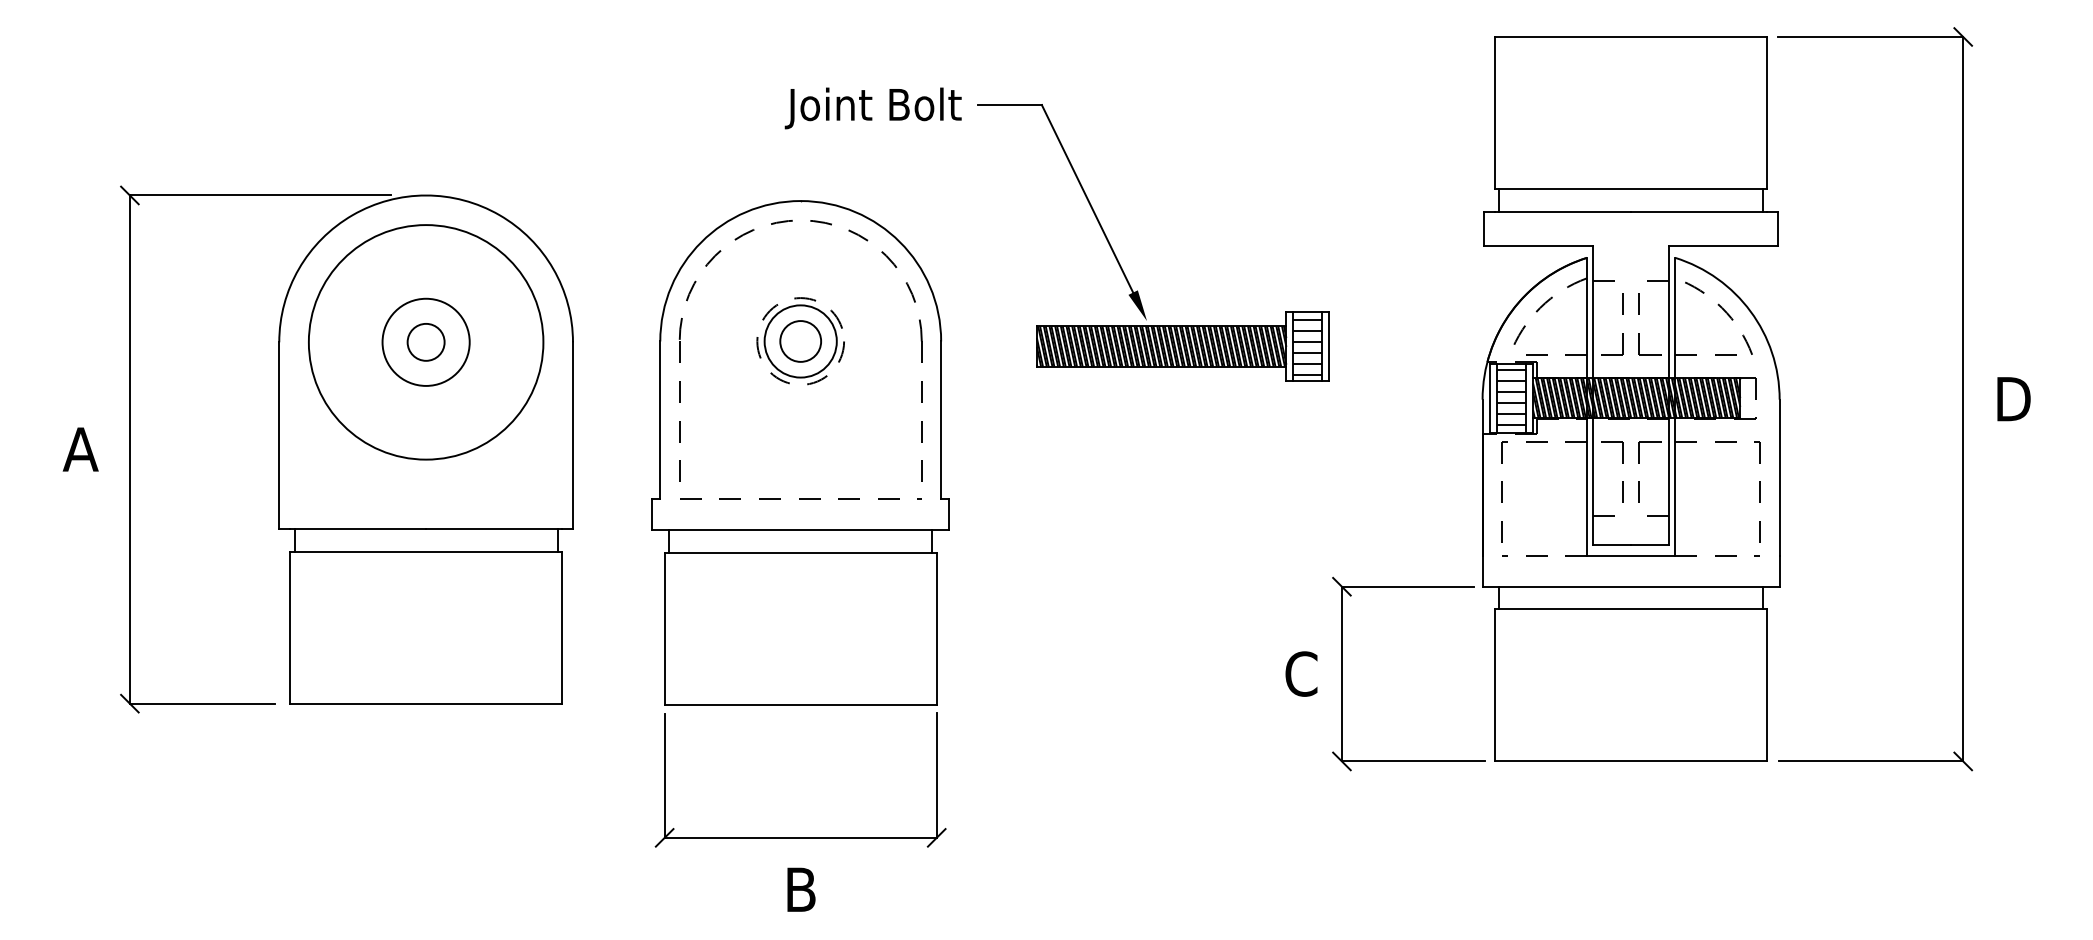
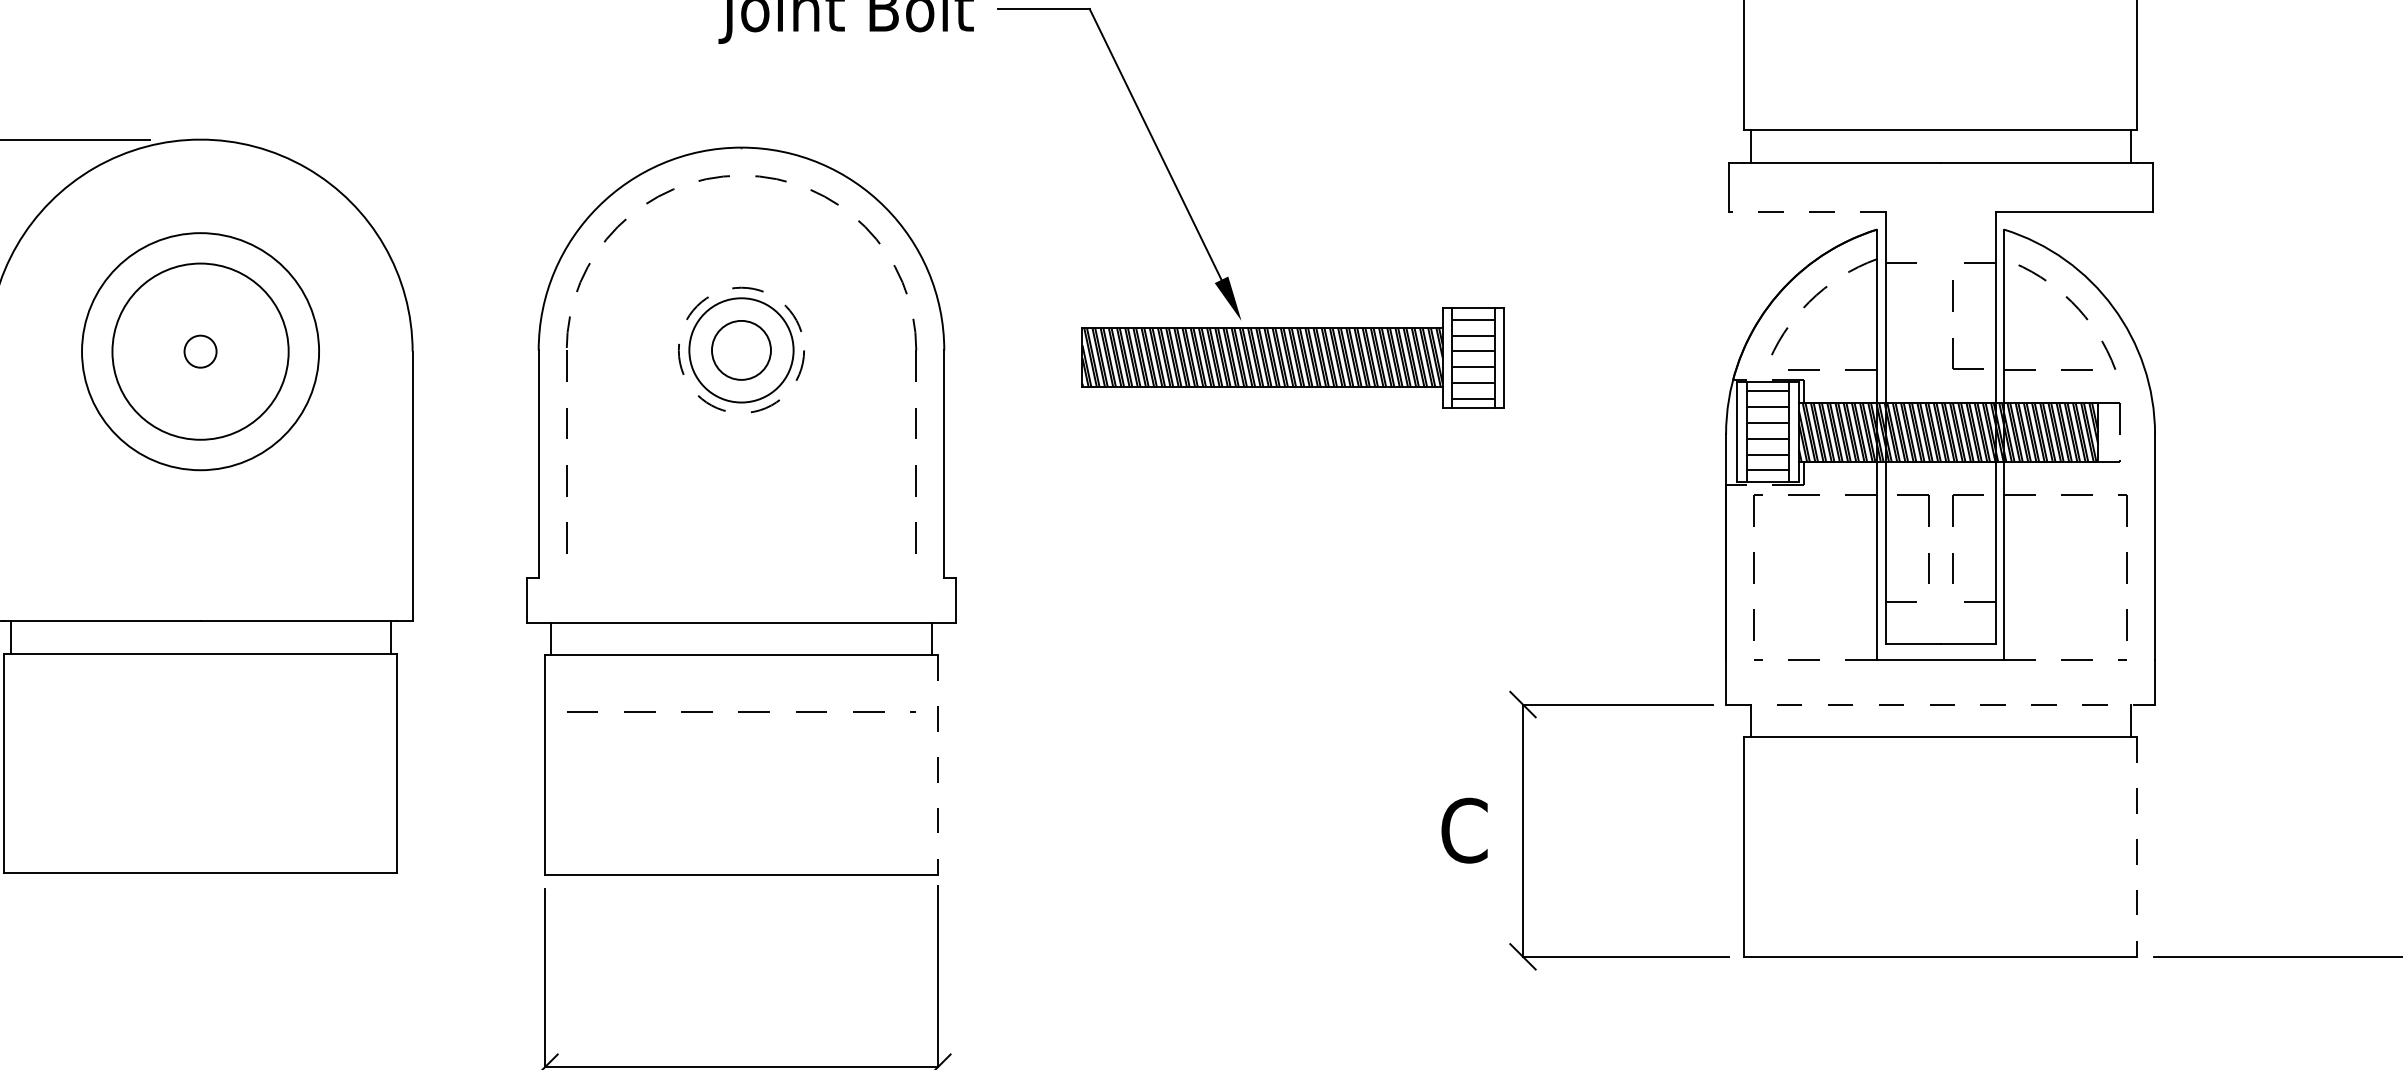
line: (1538, 245) -> (1806, 211), solid -> dashed
part: (1622, 333) -> (1928, 338), removed
circle: (425, 341) -> (199, 350), size x0.6
circle: (425, 341) -> (199, 350), size x1.4
circle: (425, 342) -> (199, 351), size x0.7
line: (800, 498) -> (741, 711), moved
line: (1631, 586) -> (1941, 704), solid -> dashed
line: (936, 628) -> (937, 764), solid -> dashed
line: (1767, 685) -> (2137, 847), solid -> dashed

